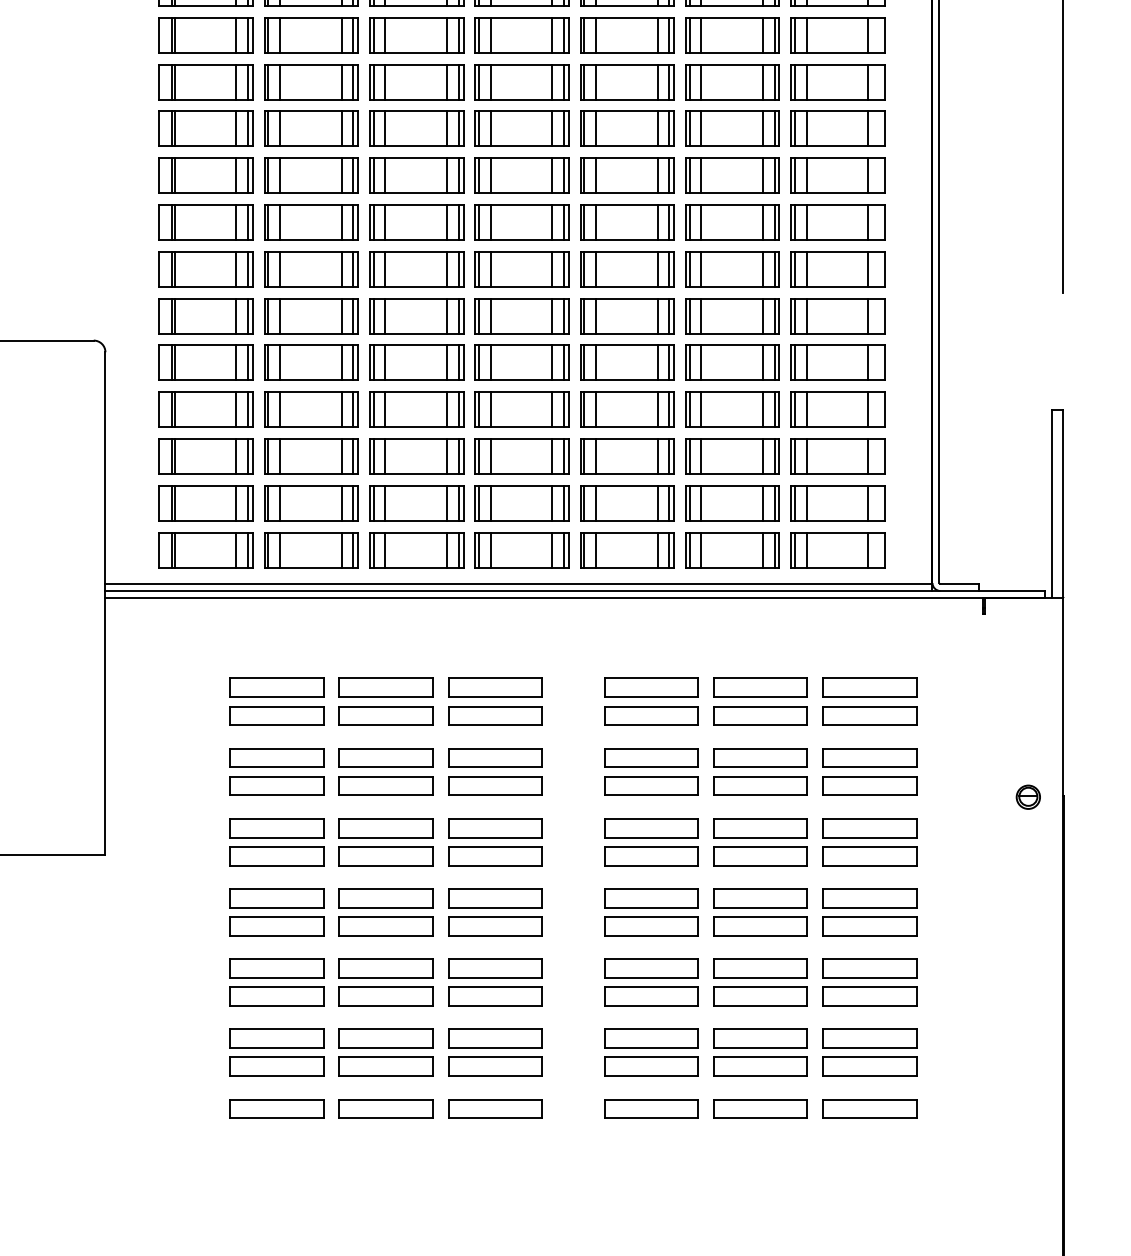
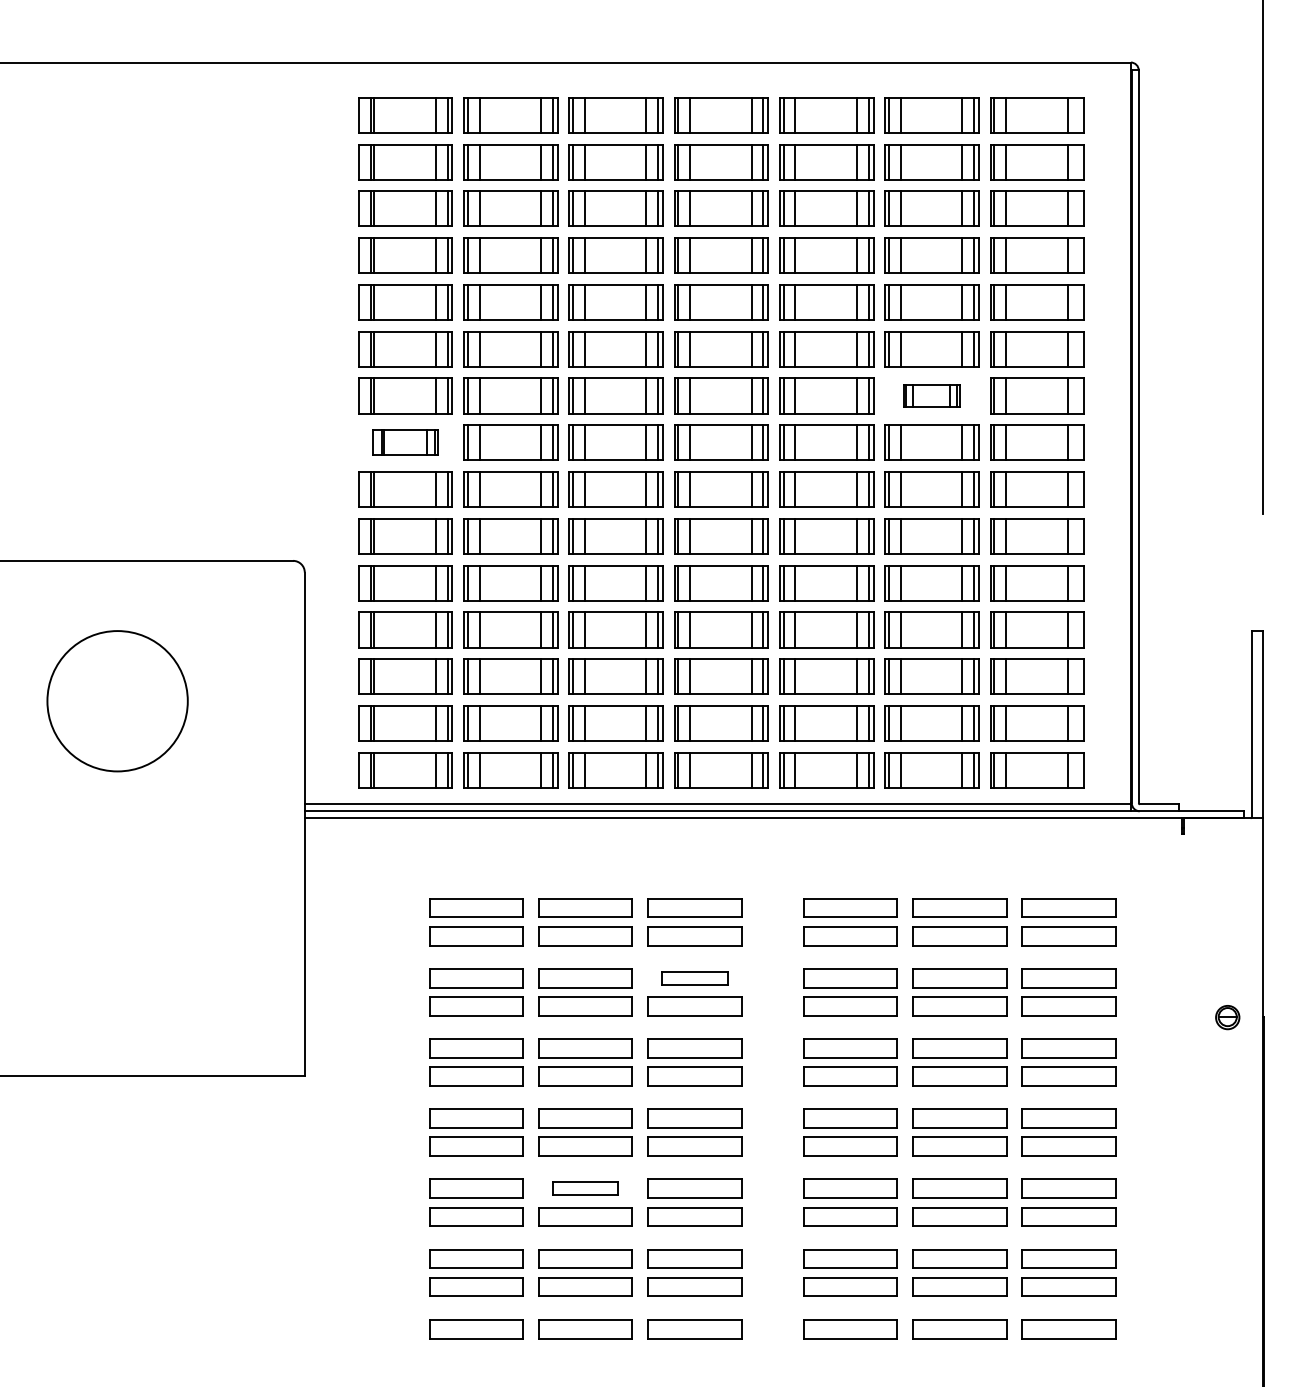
part: (732, 175) -> (931, 395), size x0.6
part: (206, 222) -> (405, 442), size x0.7
part: (495, 758) -> (694, 978), size x0.7
part: (386, 968) -> (585, 1188), size x0.7

